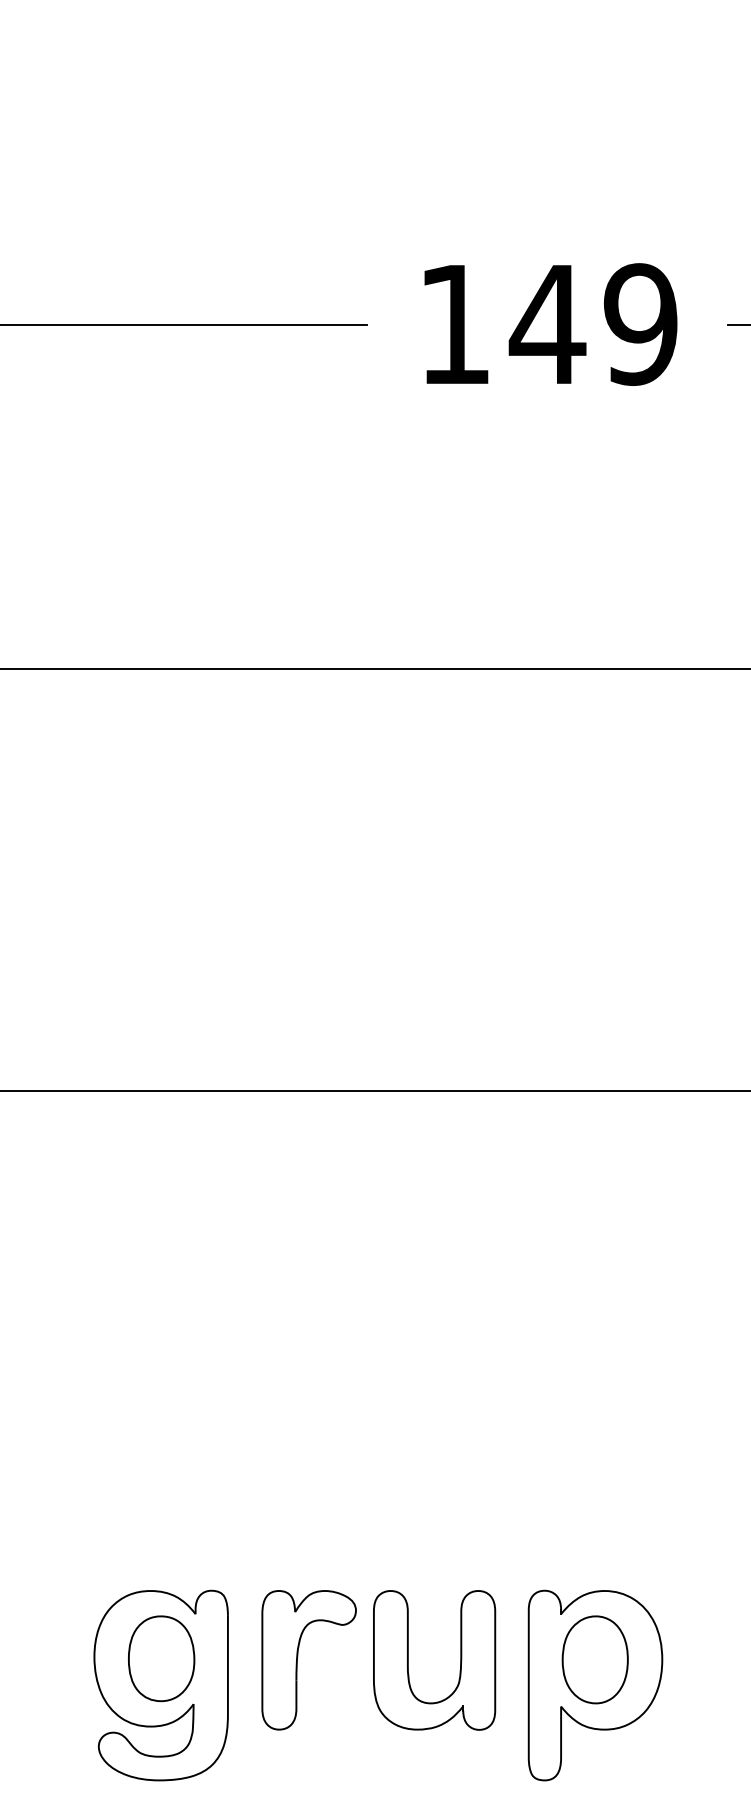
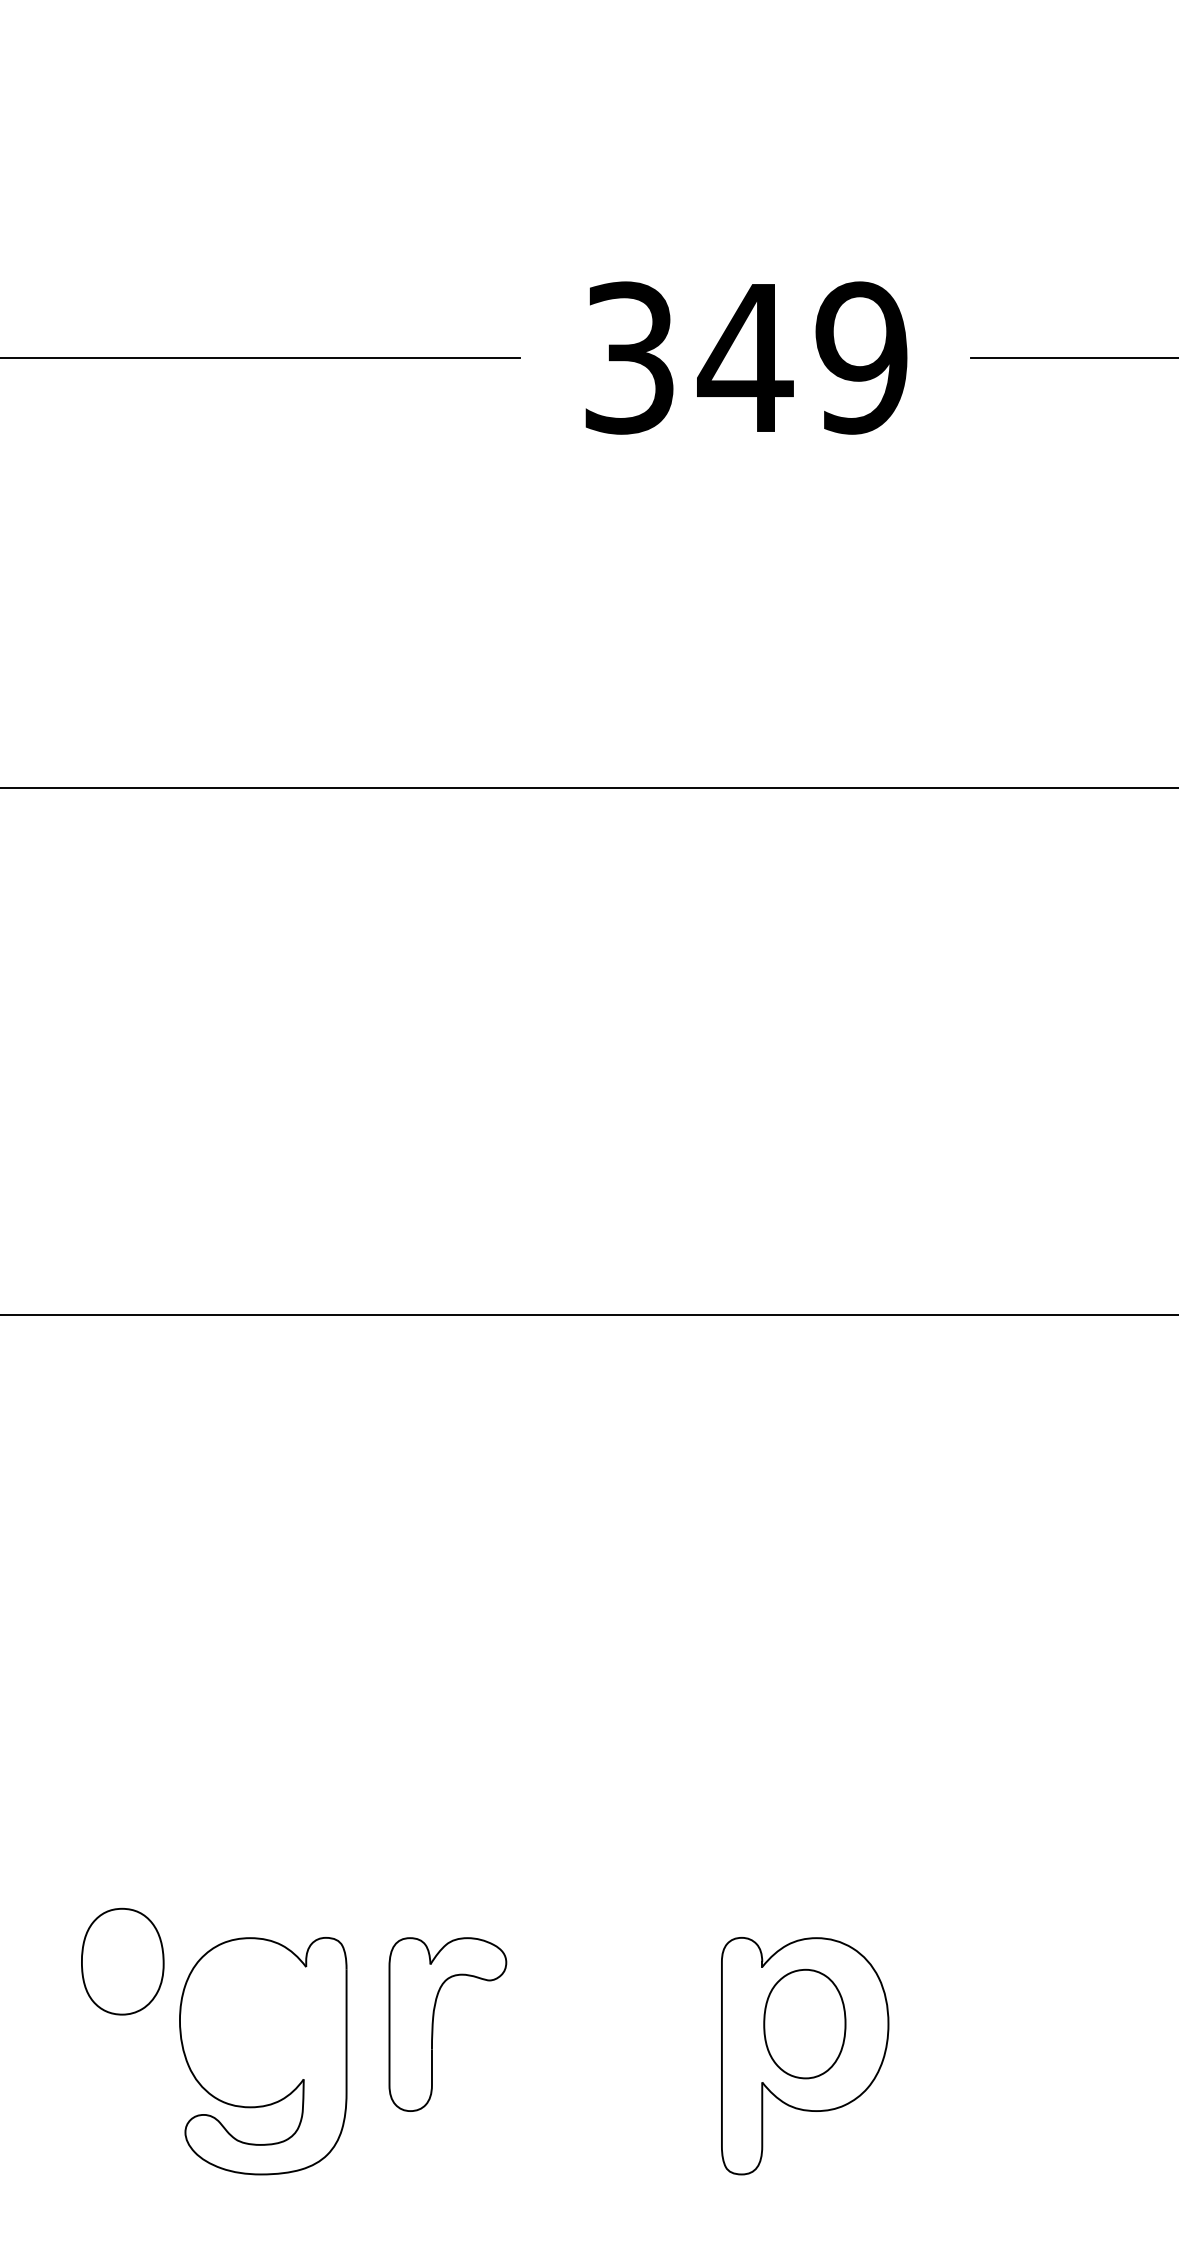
text: (454, 324) -> (629, 357), 149 -> 349
part: (161, 1658) -> (122, 1961), moved
part: (408, 1660) -> (571, 2024), removed

